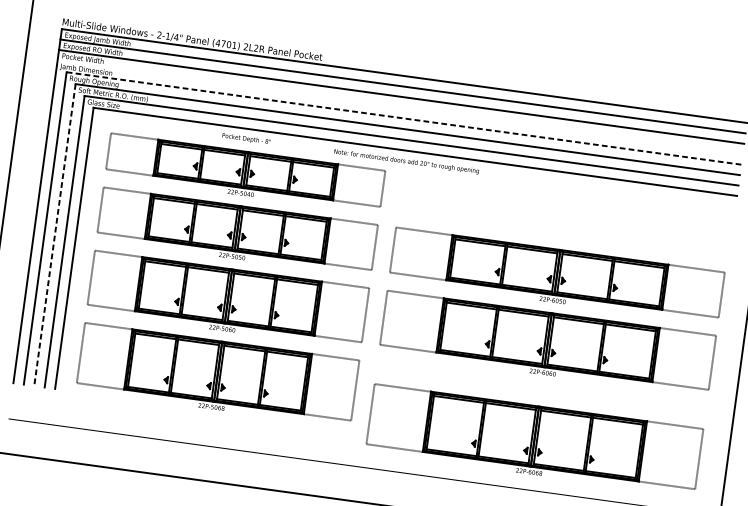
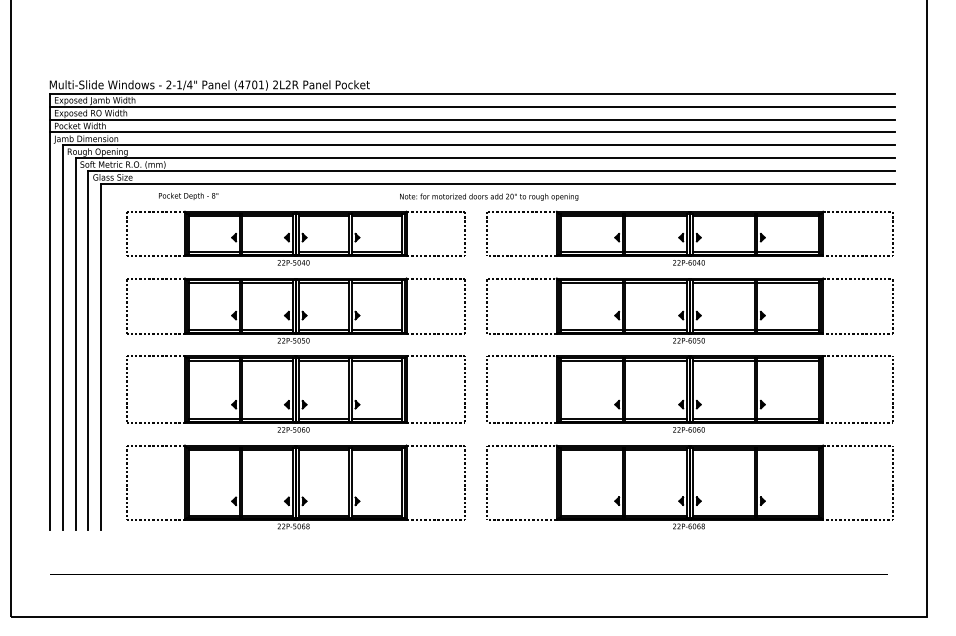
line: (399, 107) -> (471, 132), added
line: (403, 118) -> (478, 145), dashed -> solid
text: (246, 138) -> (188, 195), moved
part: (564, 216) -> (689, 237), added
line: (54, 235) -> (75, 344), dashed -> solid
part: (534, 439) -> (689, 486), moved

